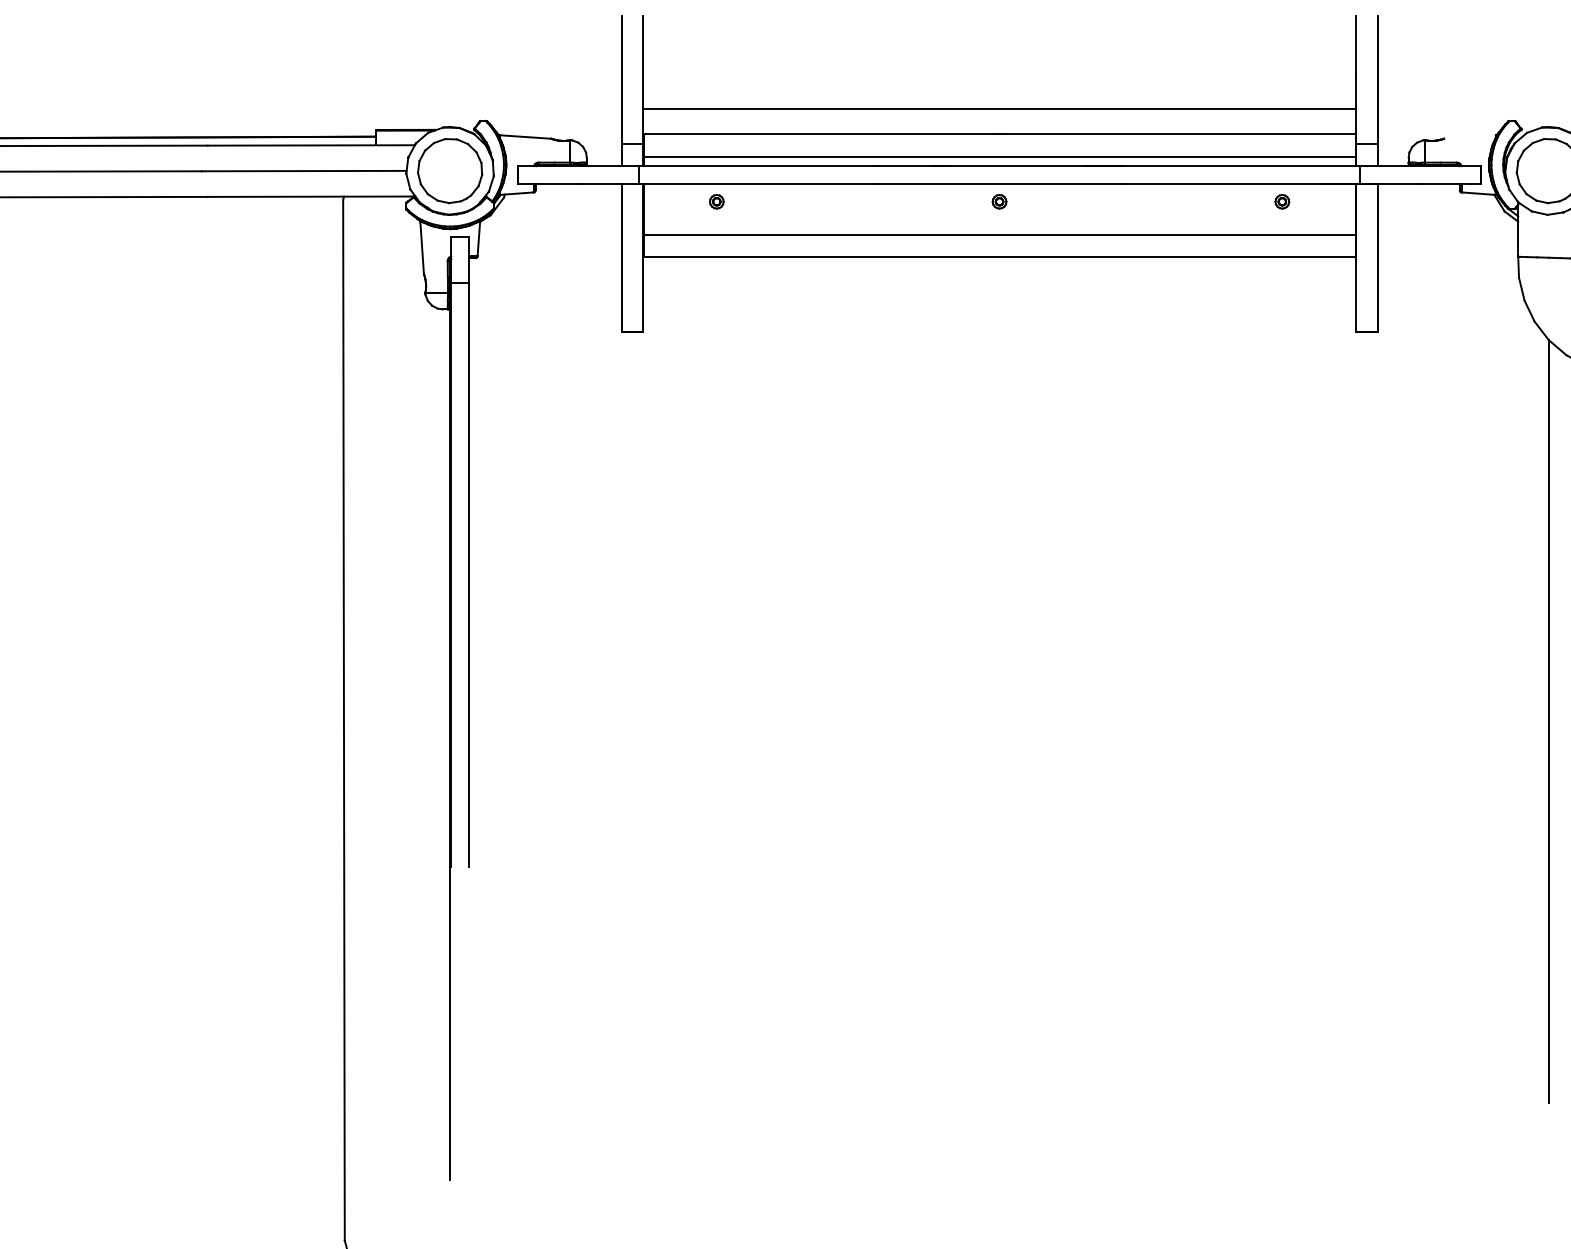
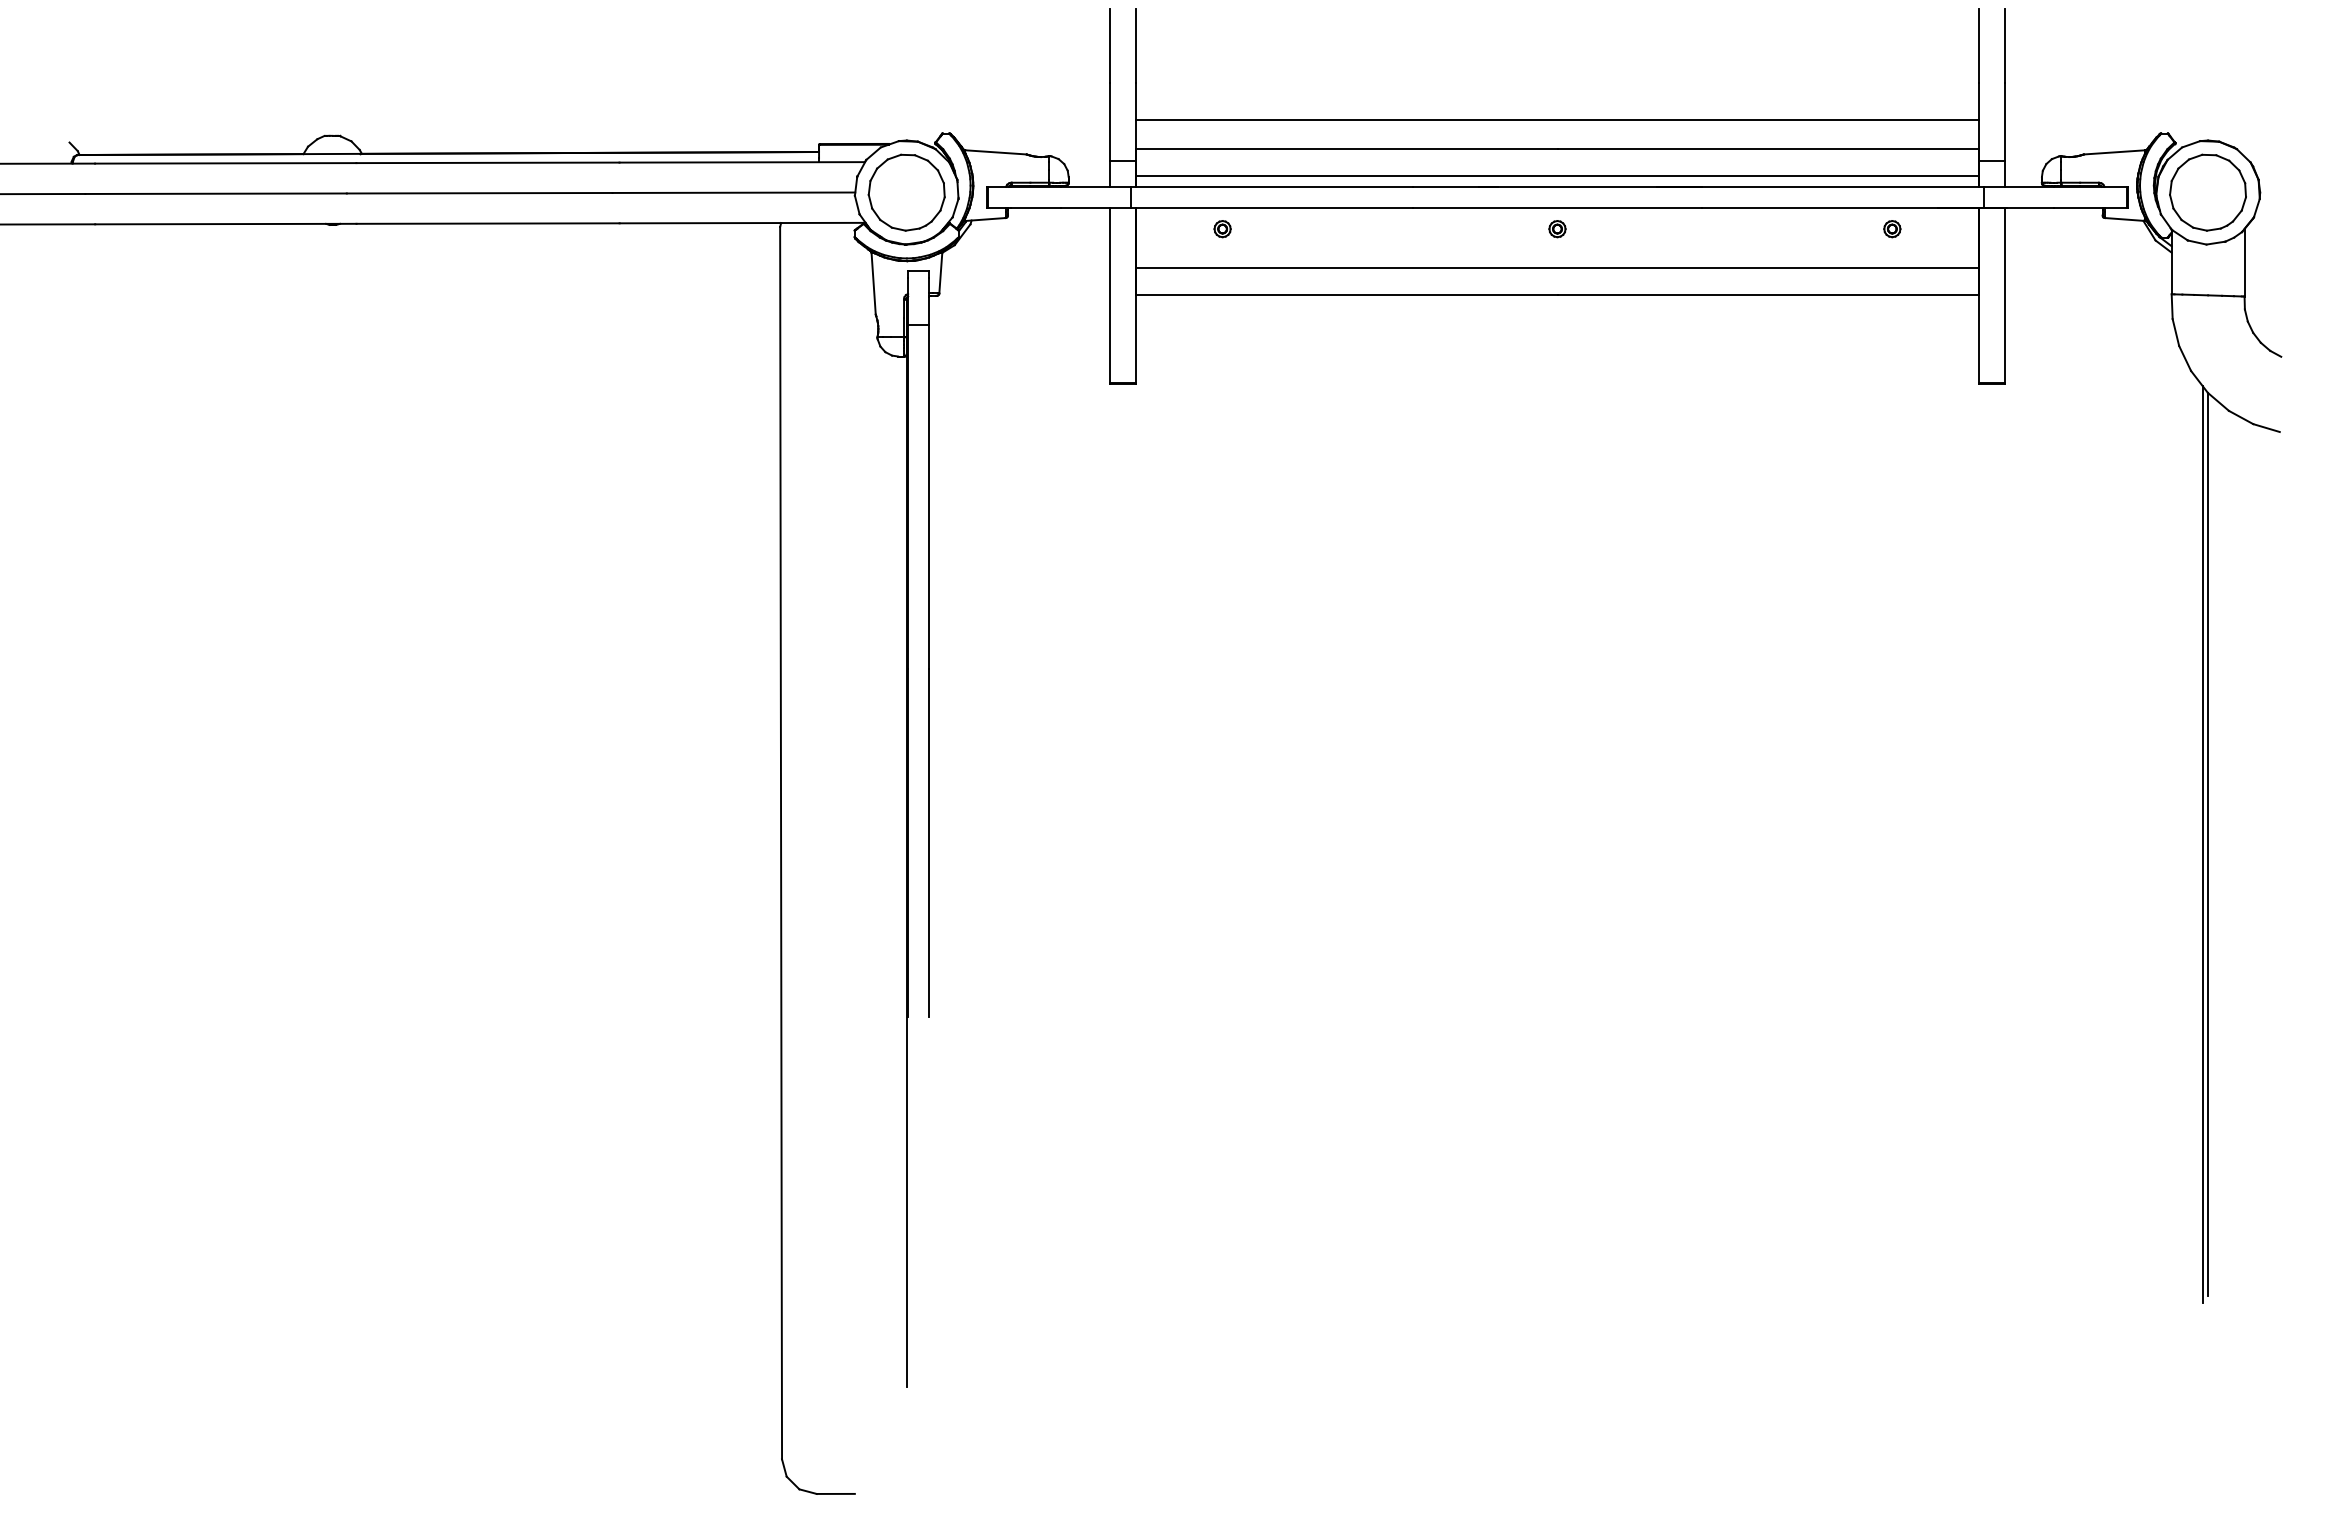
line: (1469, 137) -> (2114, 152), added
line: (1544, 721) -> (2202, 844), added

